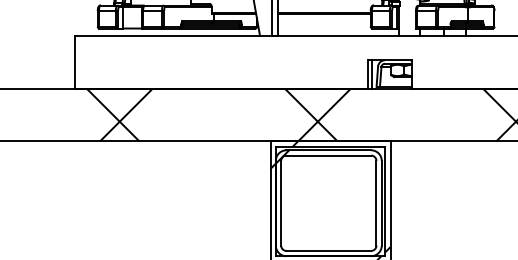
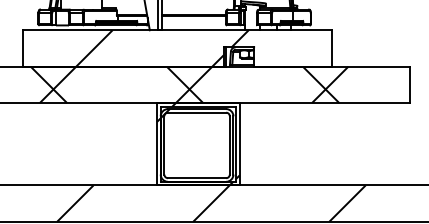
hatch: (278, 62) -> (162, 48), added

